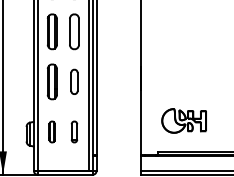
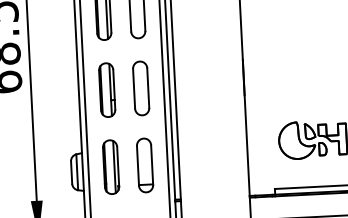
part: (74, 81) -> (141, 87), size x1.43
part: (51, 131) -> (109, 166), size x1.67
part: (74, 131) -> (145, 164), size x1.67

